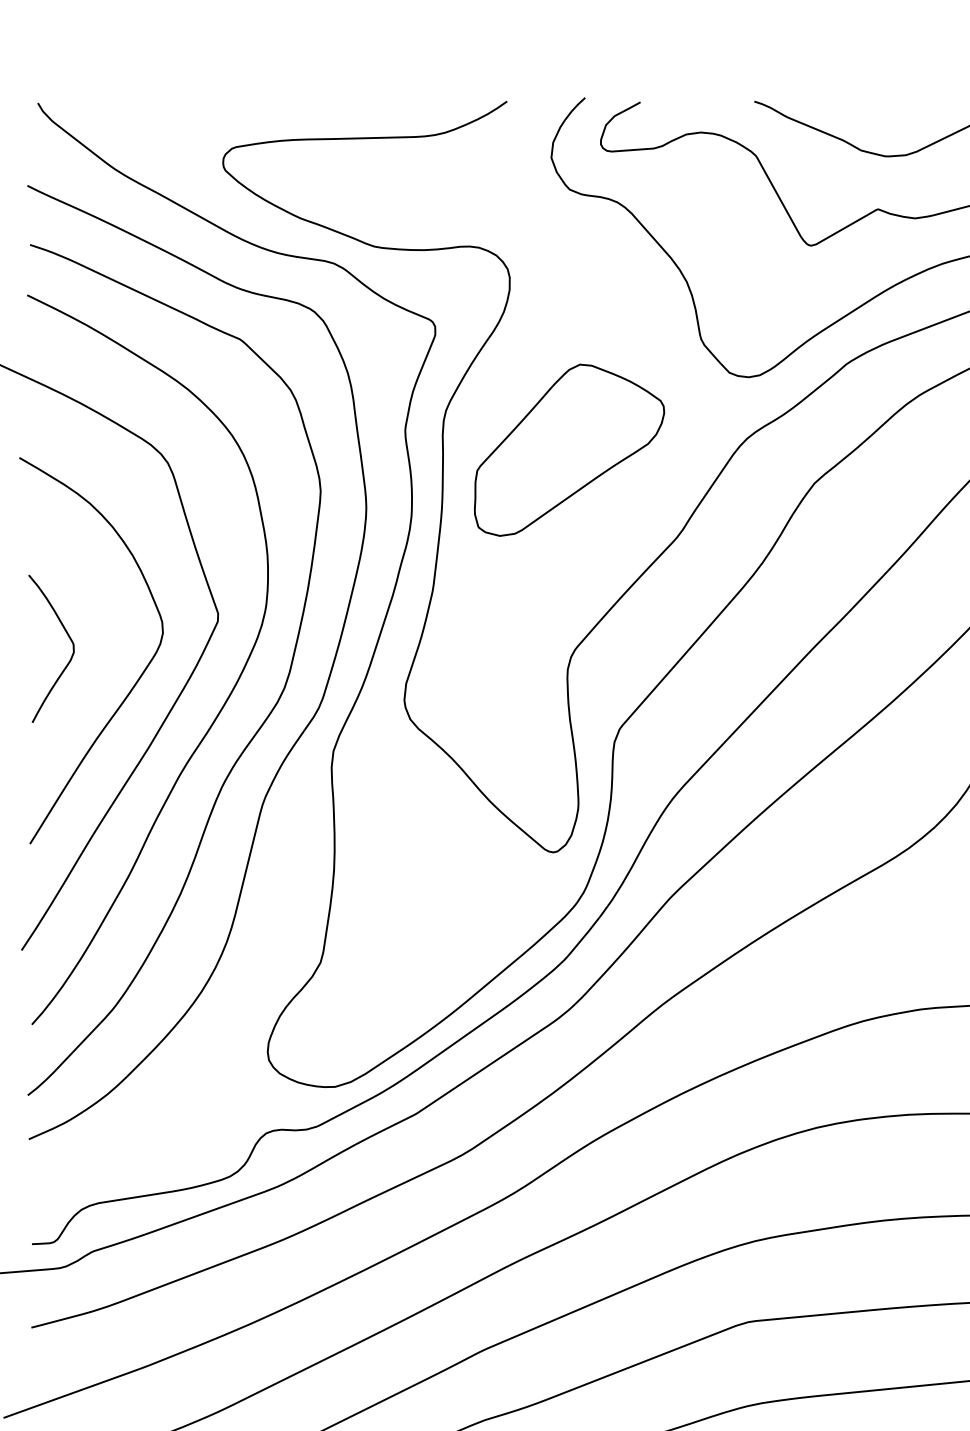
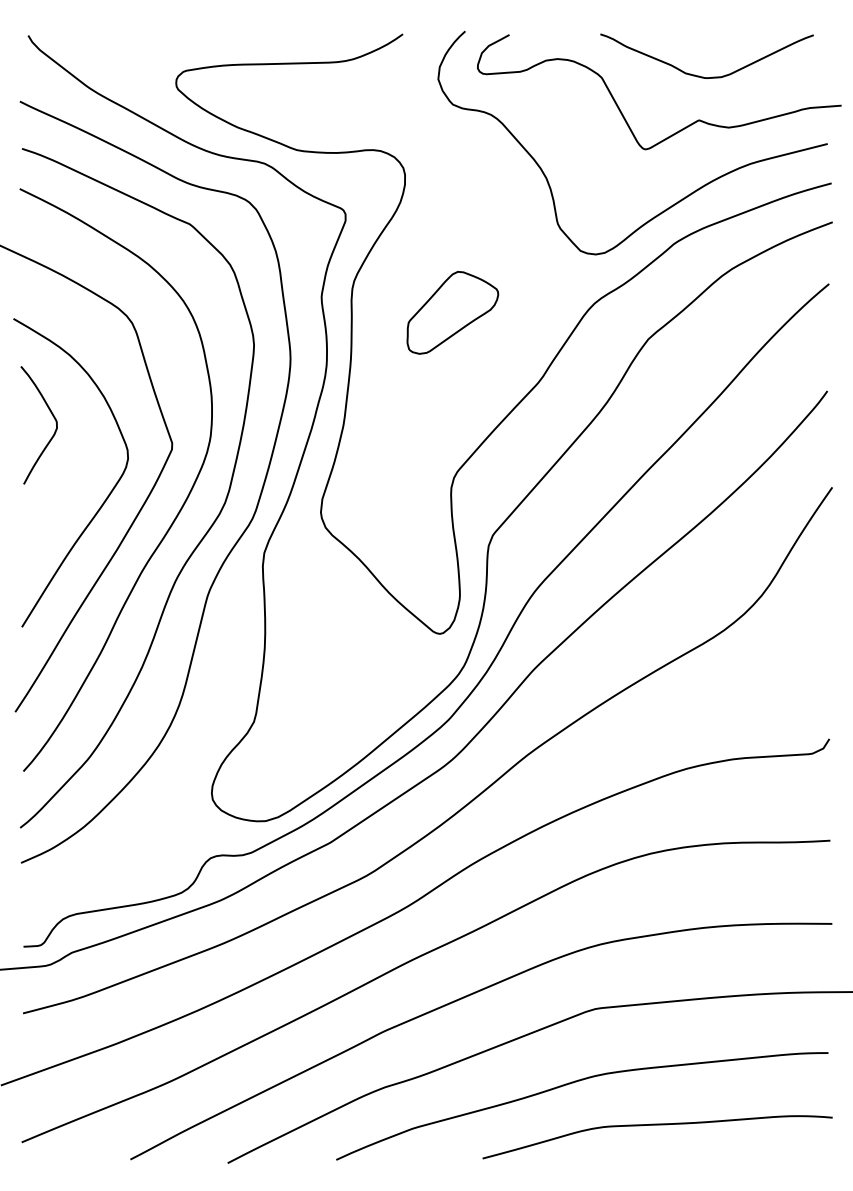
part: (569, 449) -> (452, 312), size x0.6
curve: (68, 637) -> (52, 416), moved

